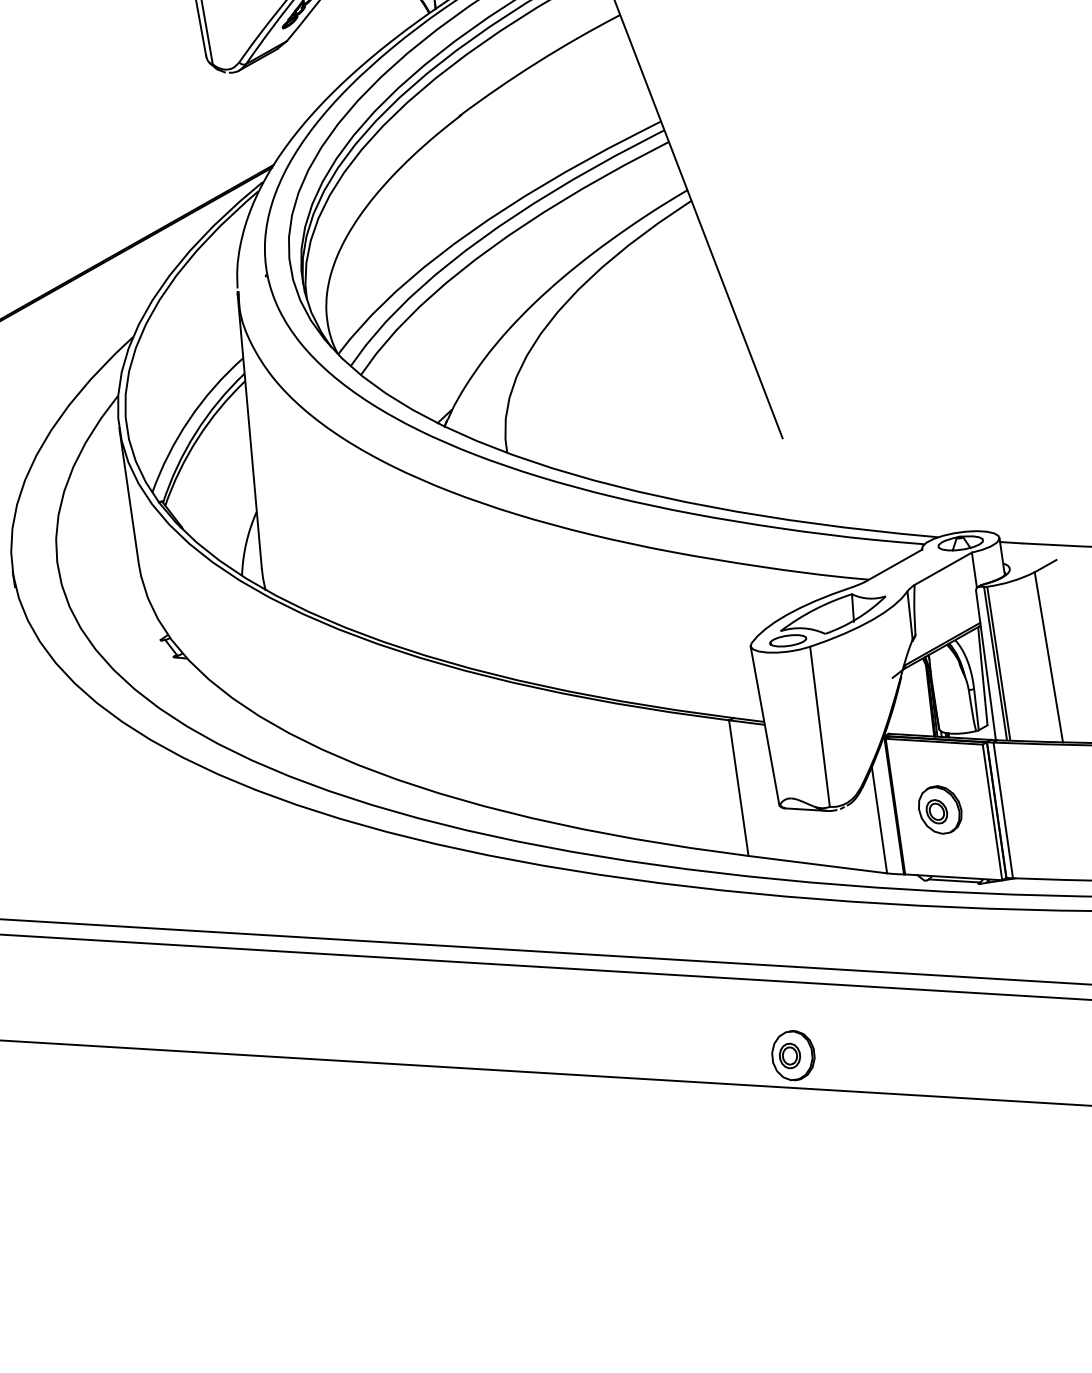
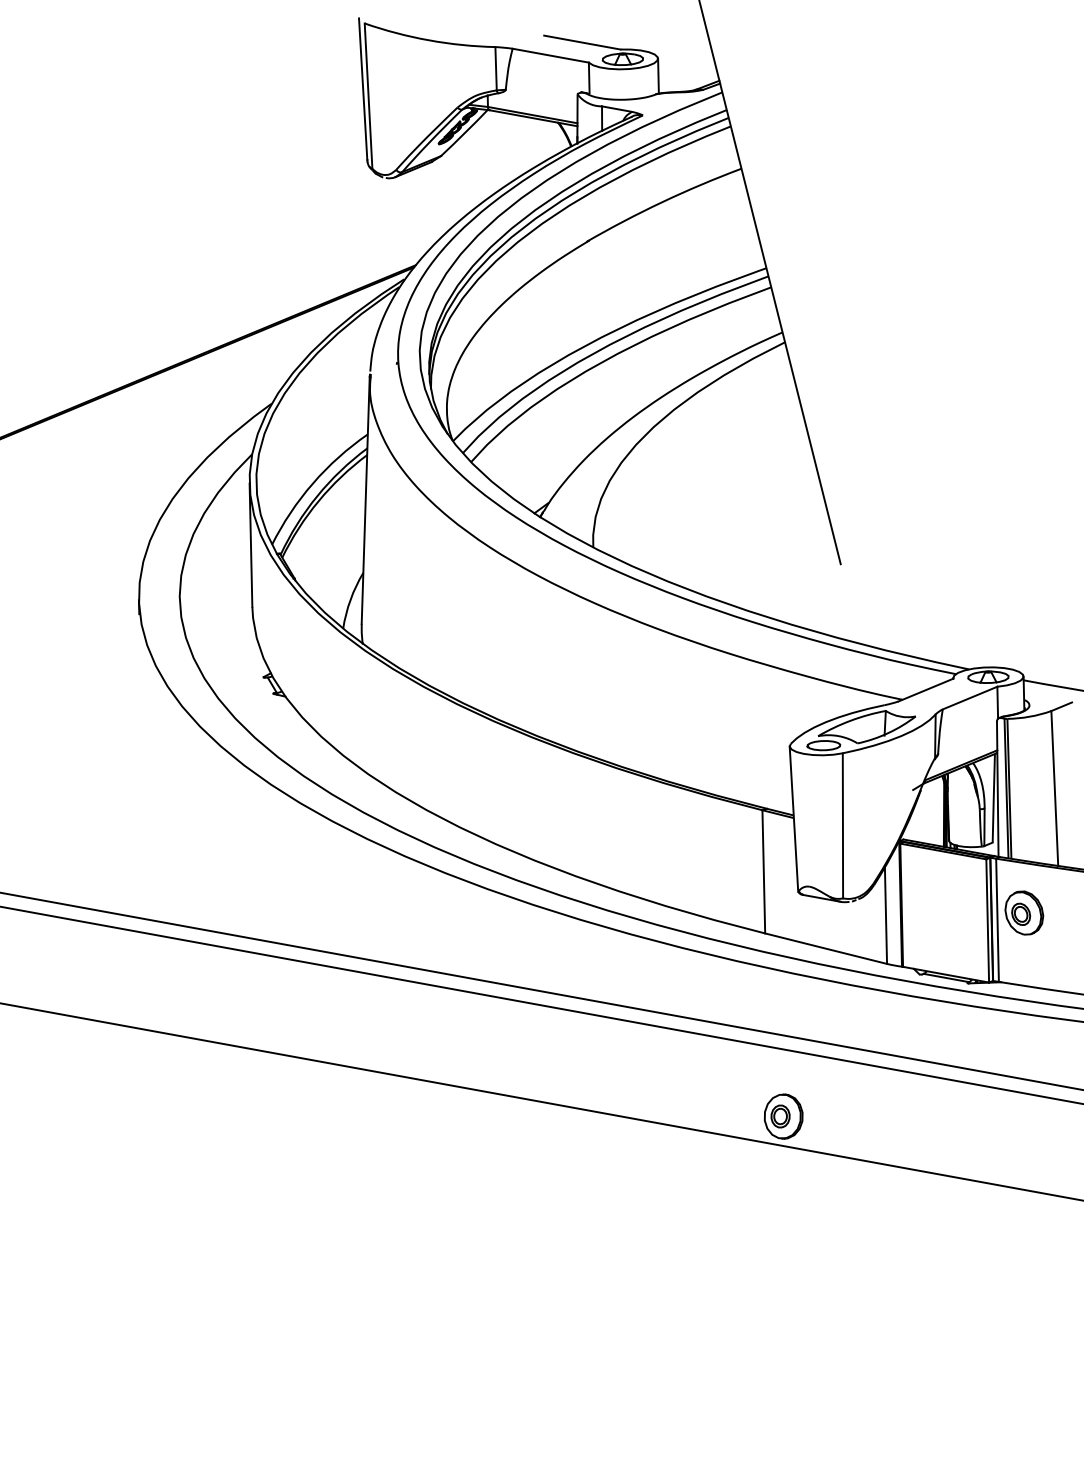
part: (940, 809) -> (1024, 912), moved

